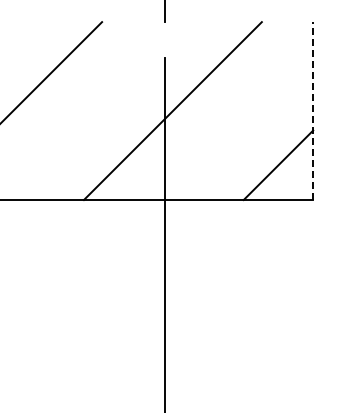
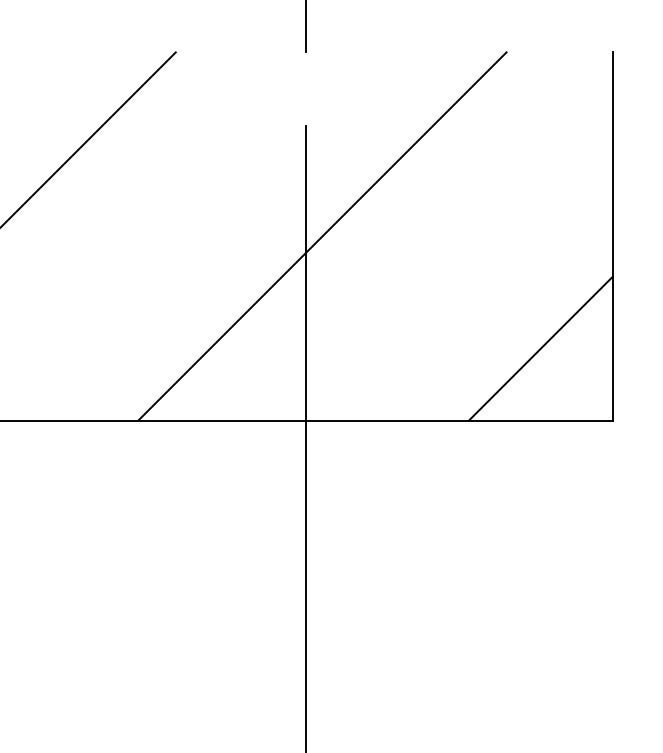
line: (313, 111) -> (613, 237), dashed -> solid

